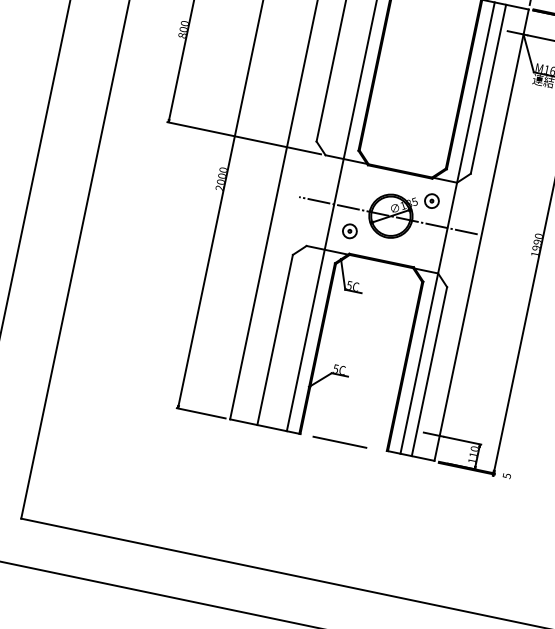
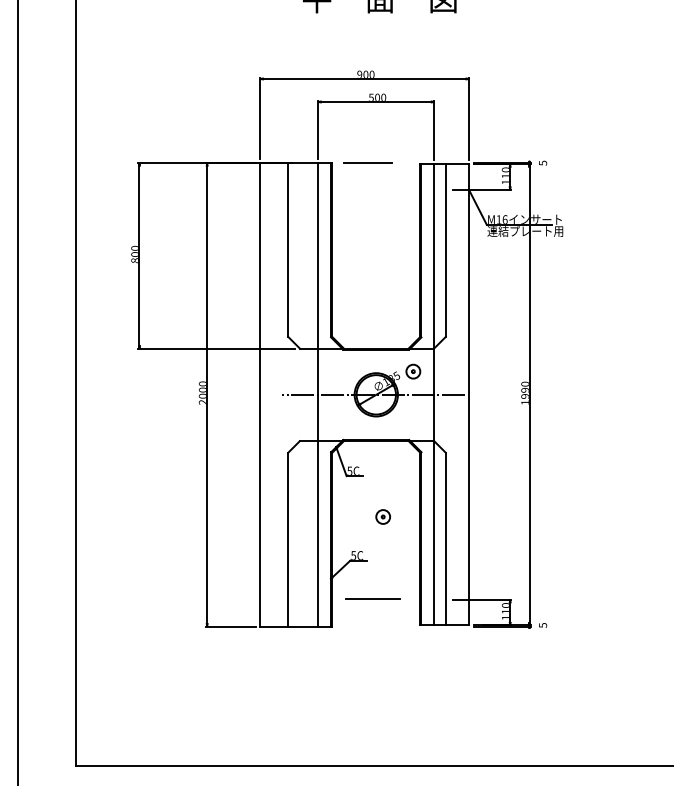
part: (349, 230) -> (382, 516), moved
line: (339, 442) -> (372, 598), moved

